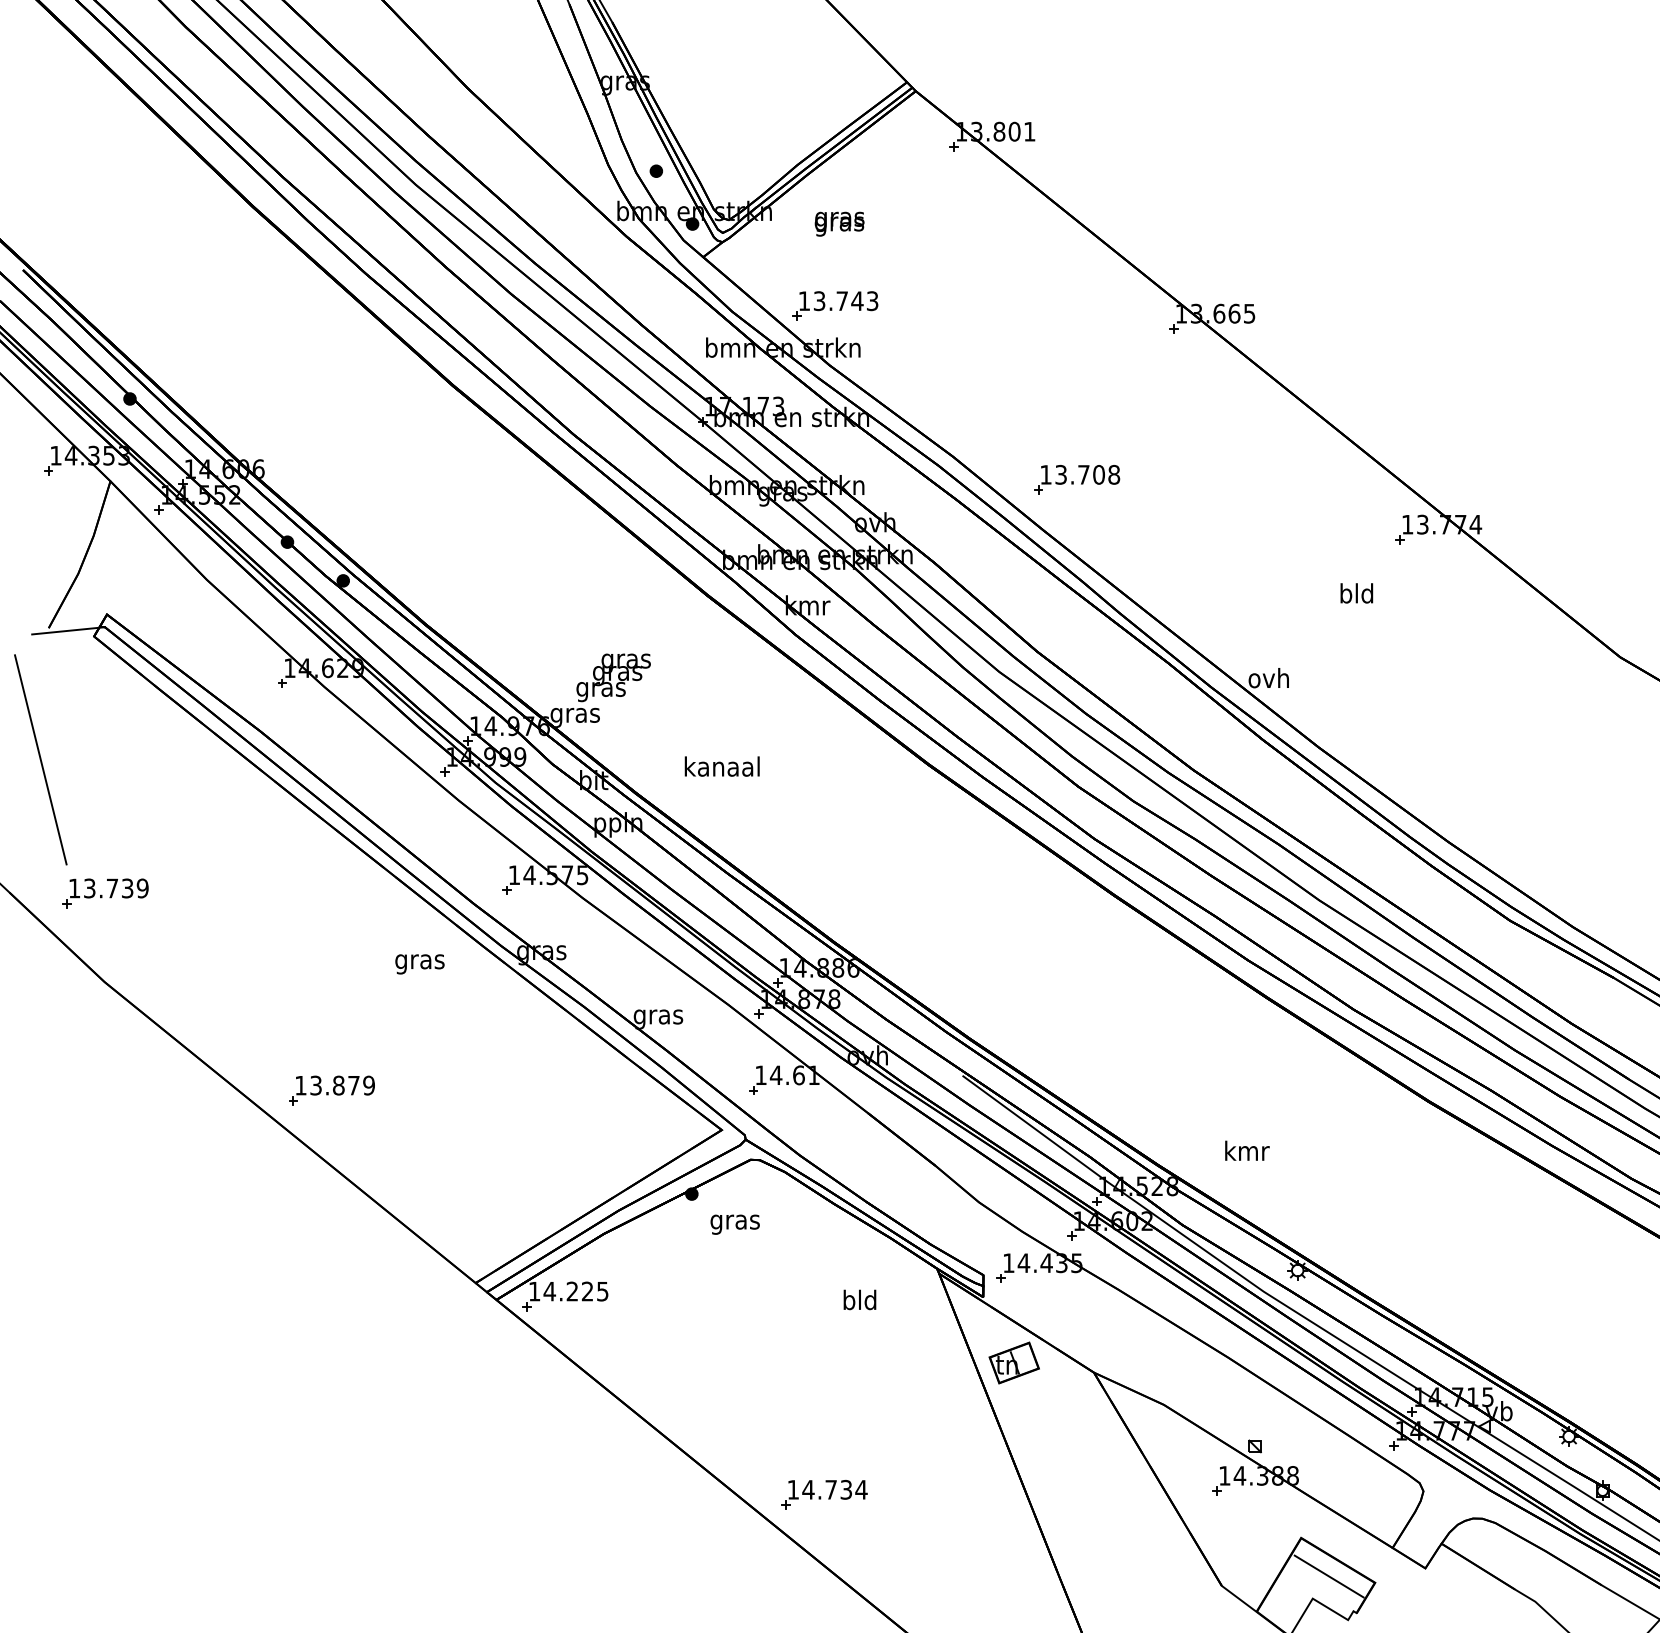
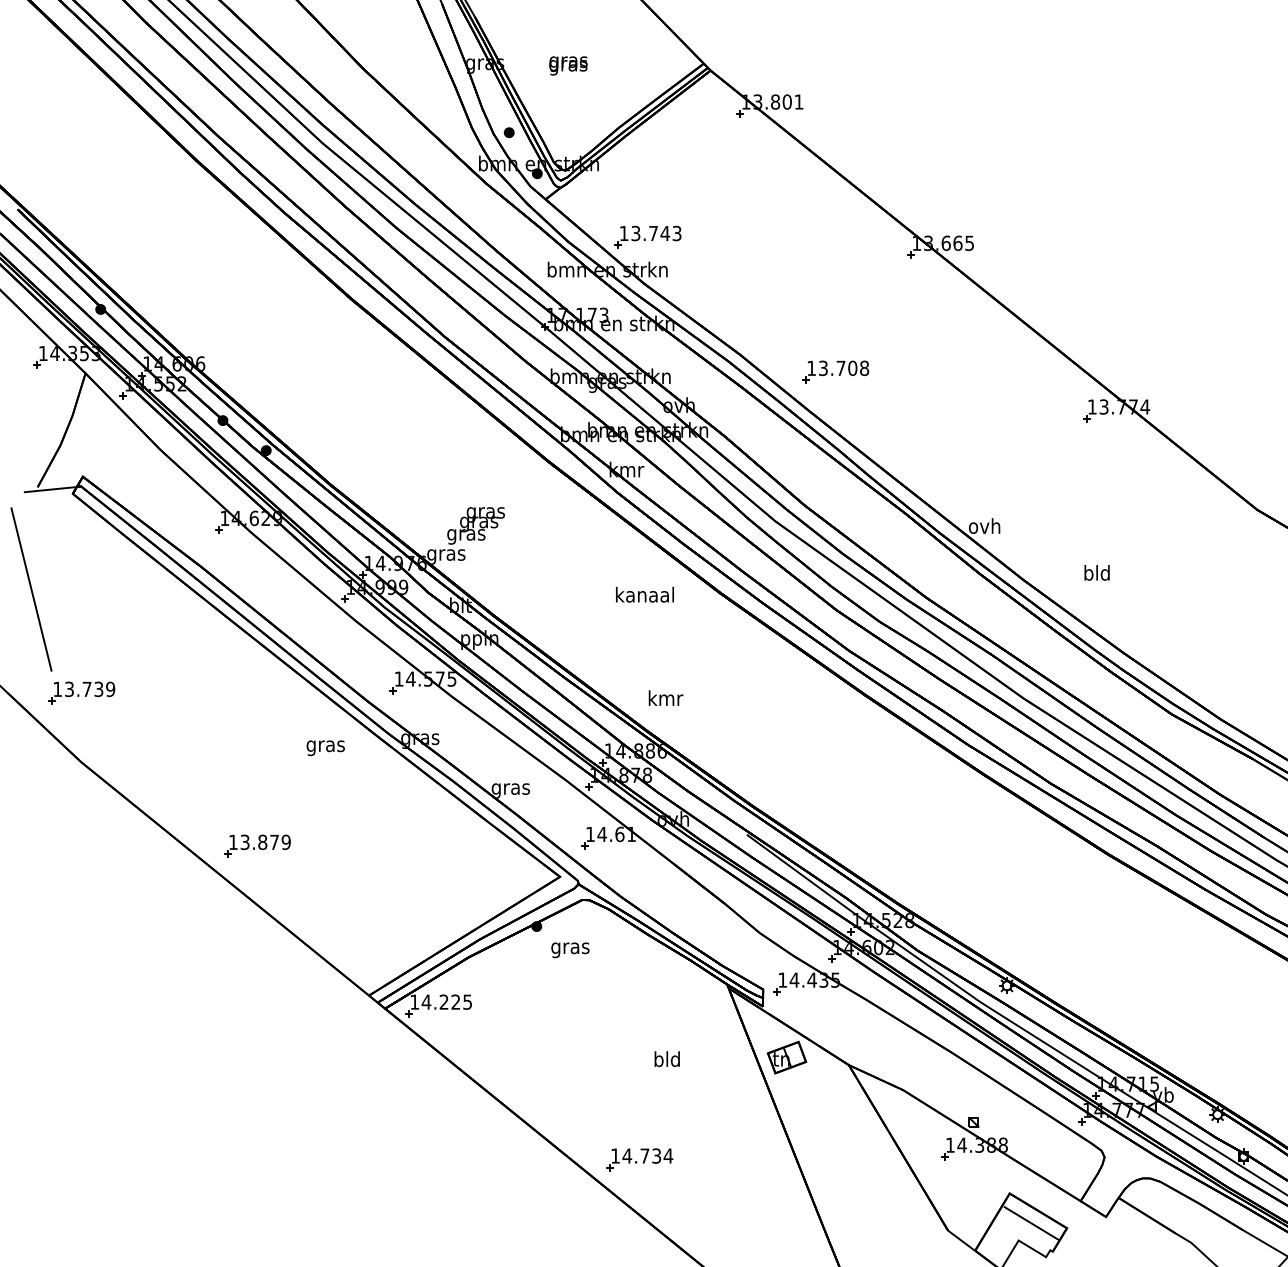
text: (839, 223) -> (568, 65), moved
text: (1356, 593) -> (1096, 572), moved
text: (721, 766) -> (644, 594), moved
text: (1247, 1150) -> (666, 697), moved
text: (859, 1299) -> (666, 1058), moved

